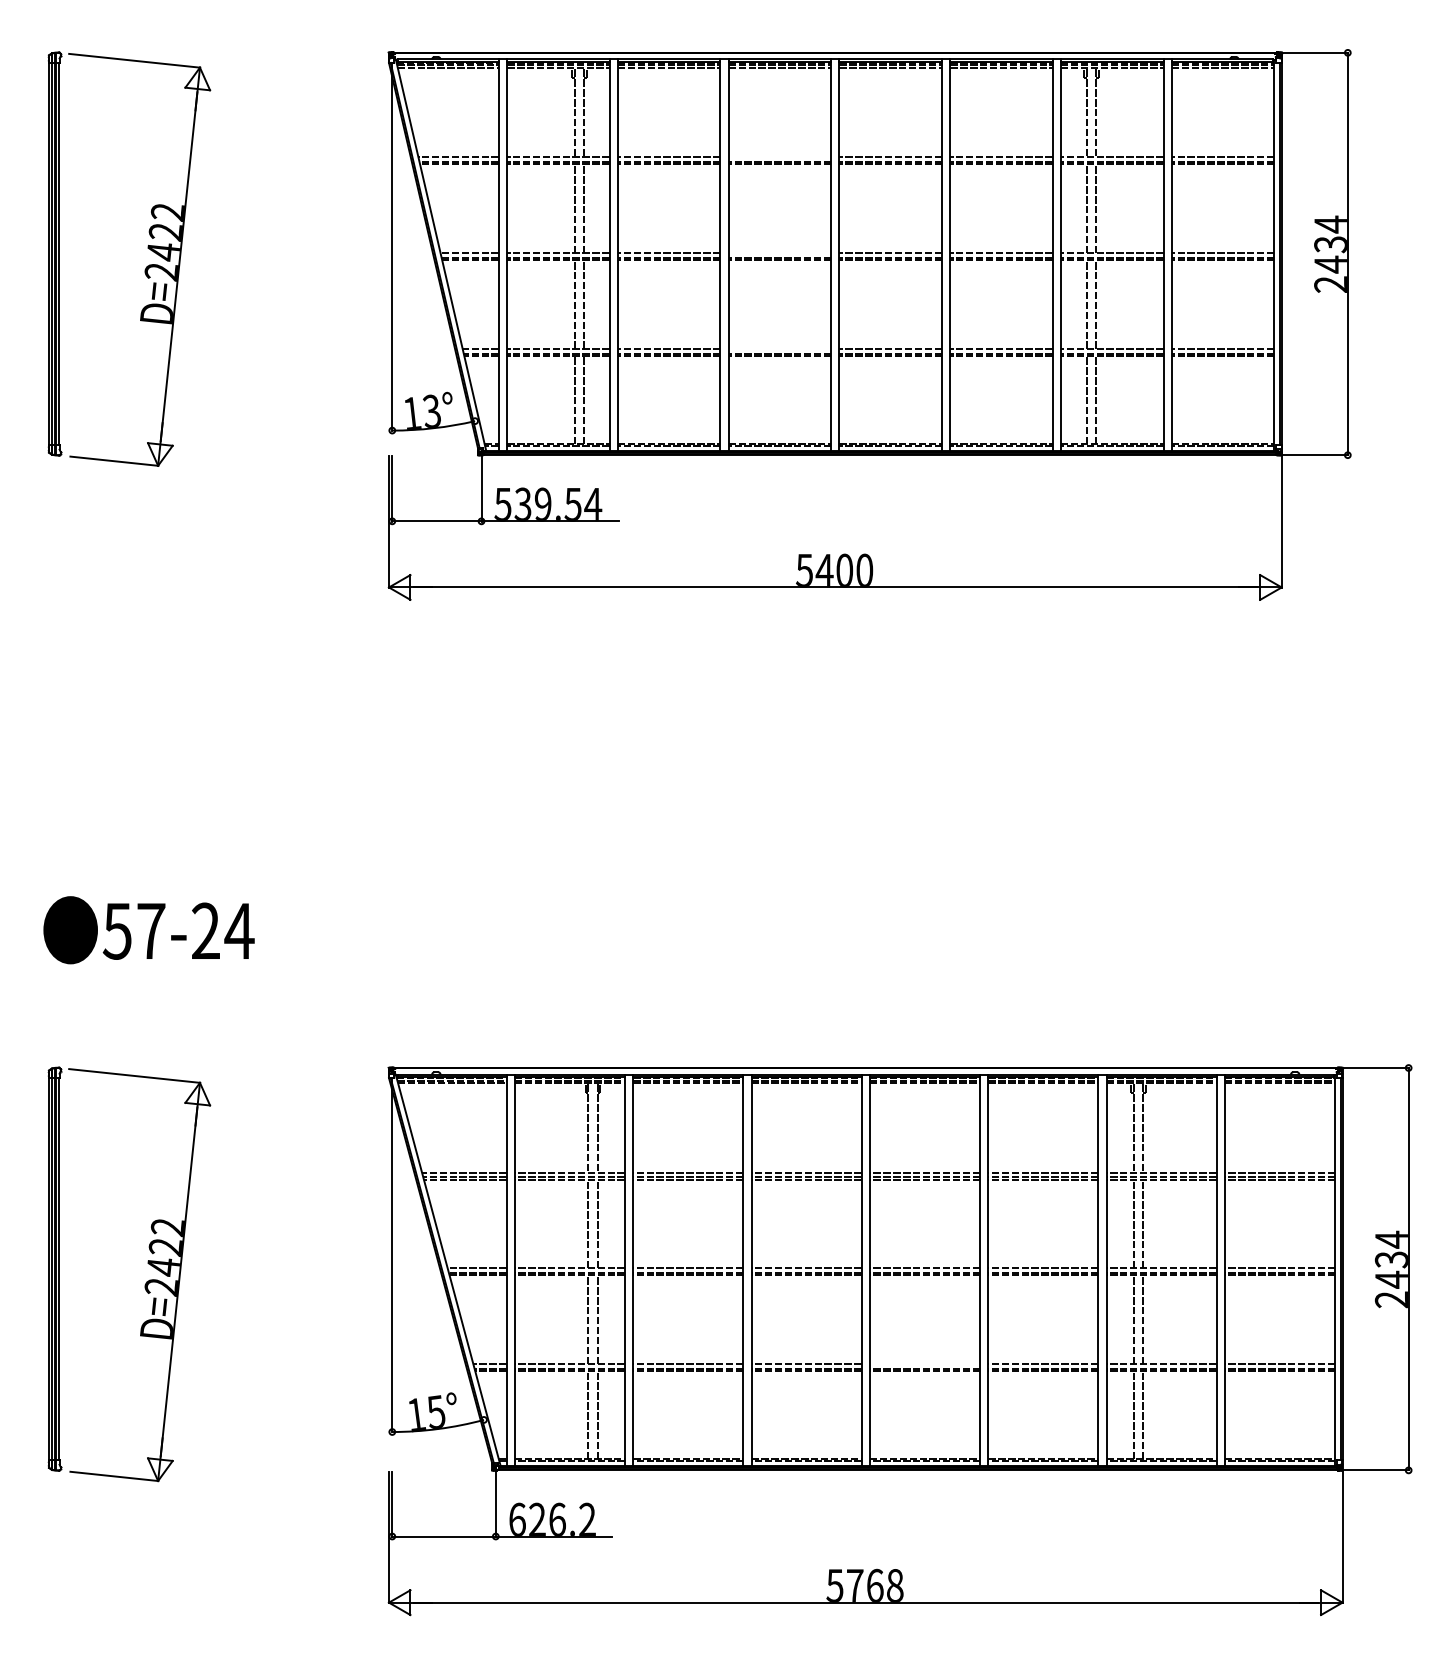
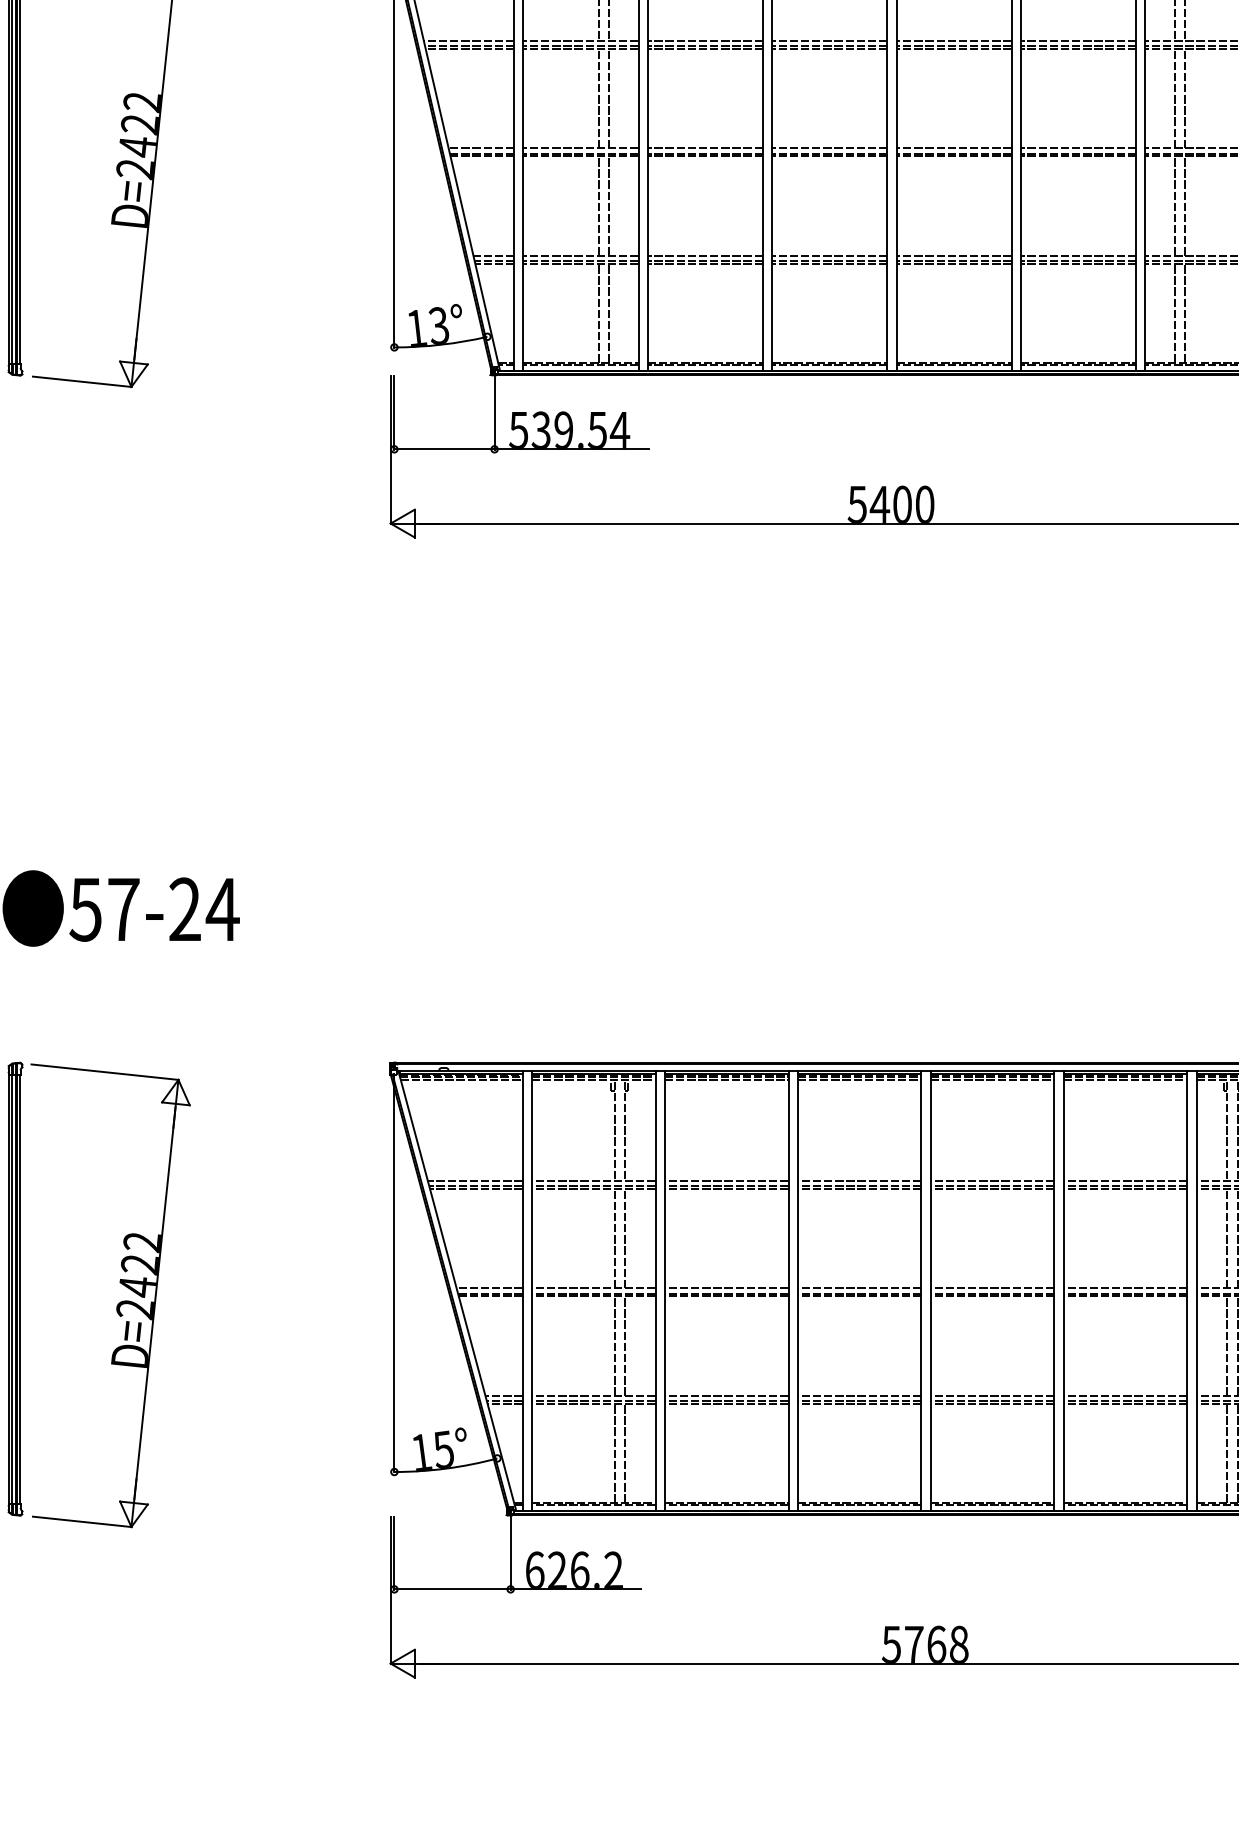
line: (779, 157) -> (829, 40), added
line: (779, 253) -> (829, 148), added
line: (779, 348) -> (829, 255), added
line: (924, 1364) -> (992, 1396), added

